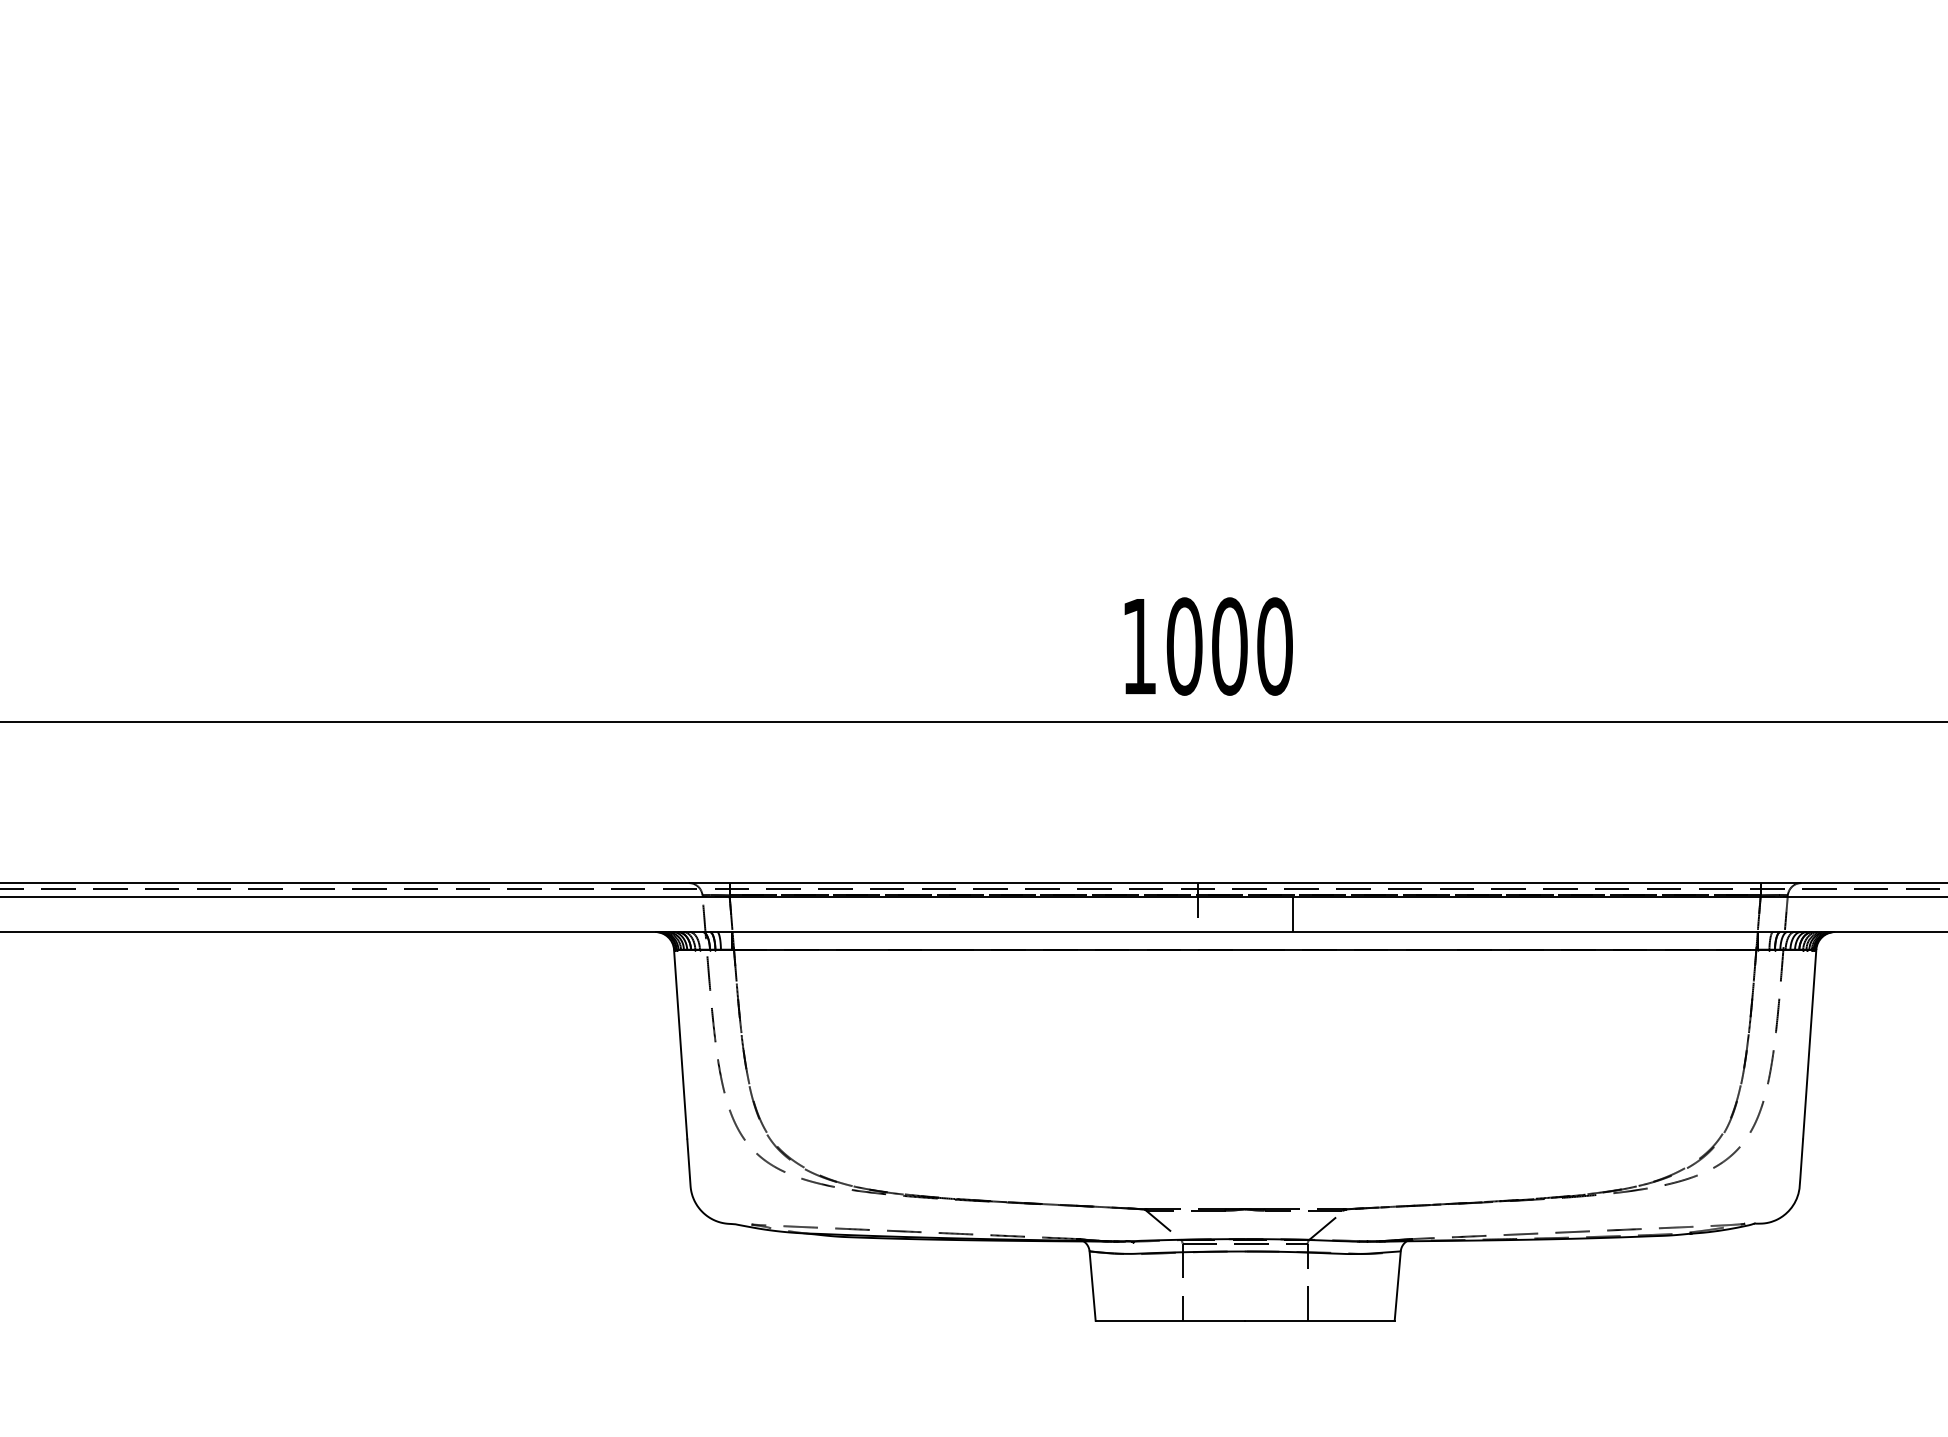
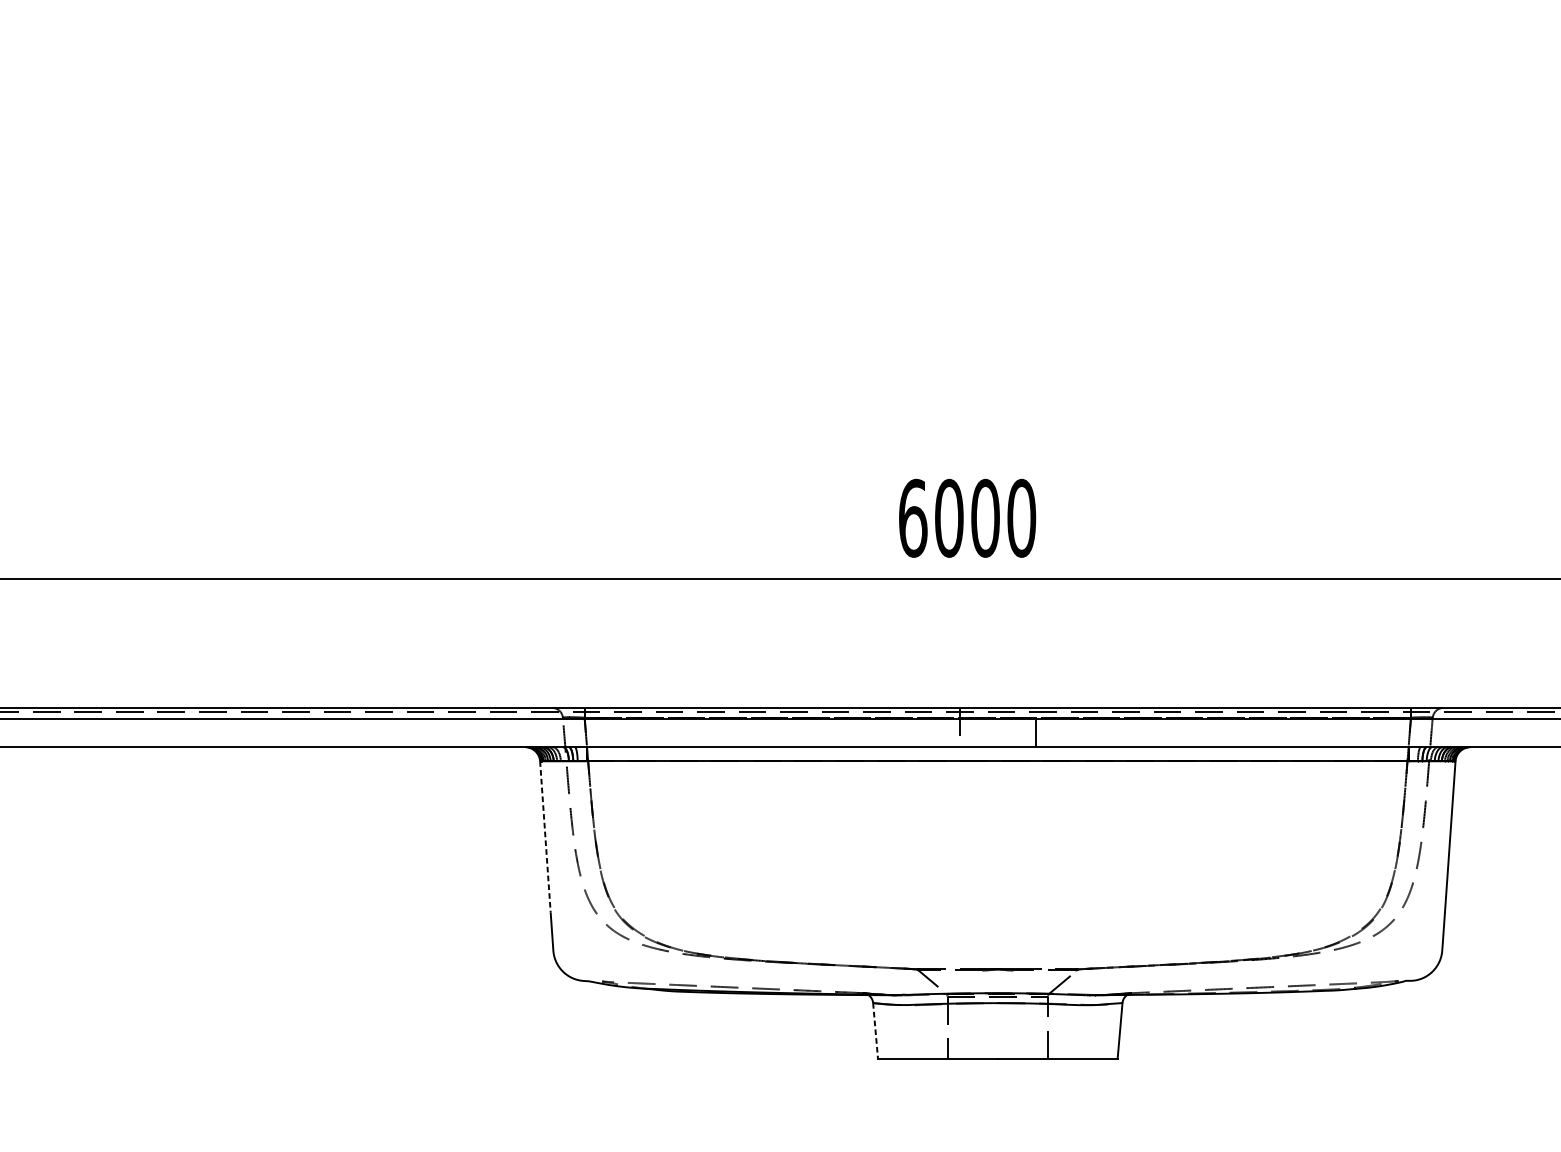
text: (1139, 646) -> (913, 518), 1000 -> 6000
line: (680, 1044) -> (545, 837), solid -> dashed
line: (1092, 1286) -> (875, 1031), solid -> dashed

